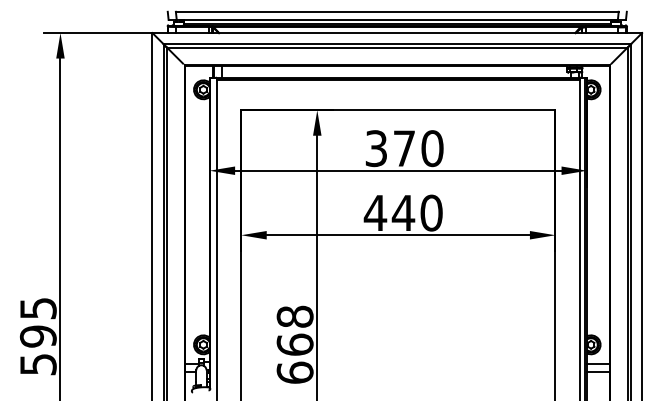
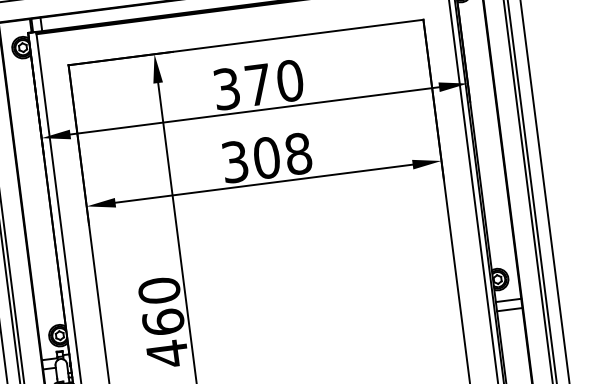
text: (402, 212) -> (265, 157), 440 -> 308
text: (294, 344) -> (162, 322), 668 -> 460

